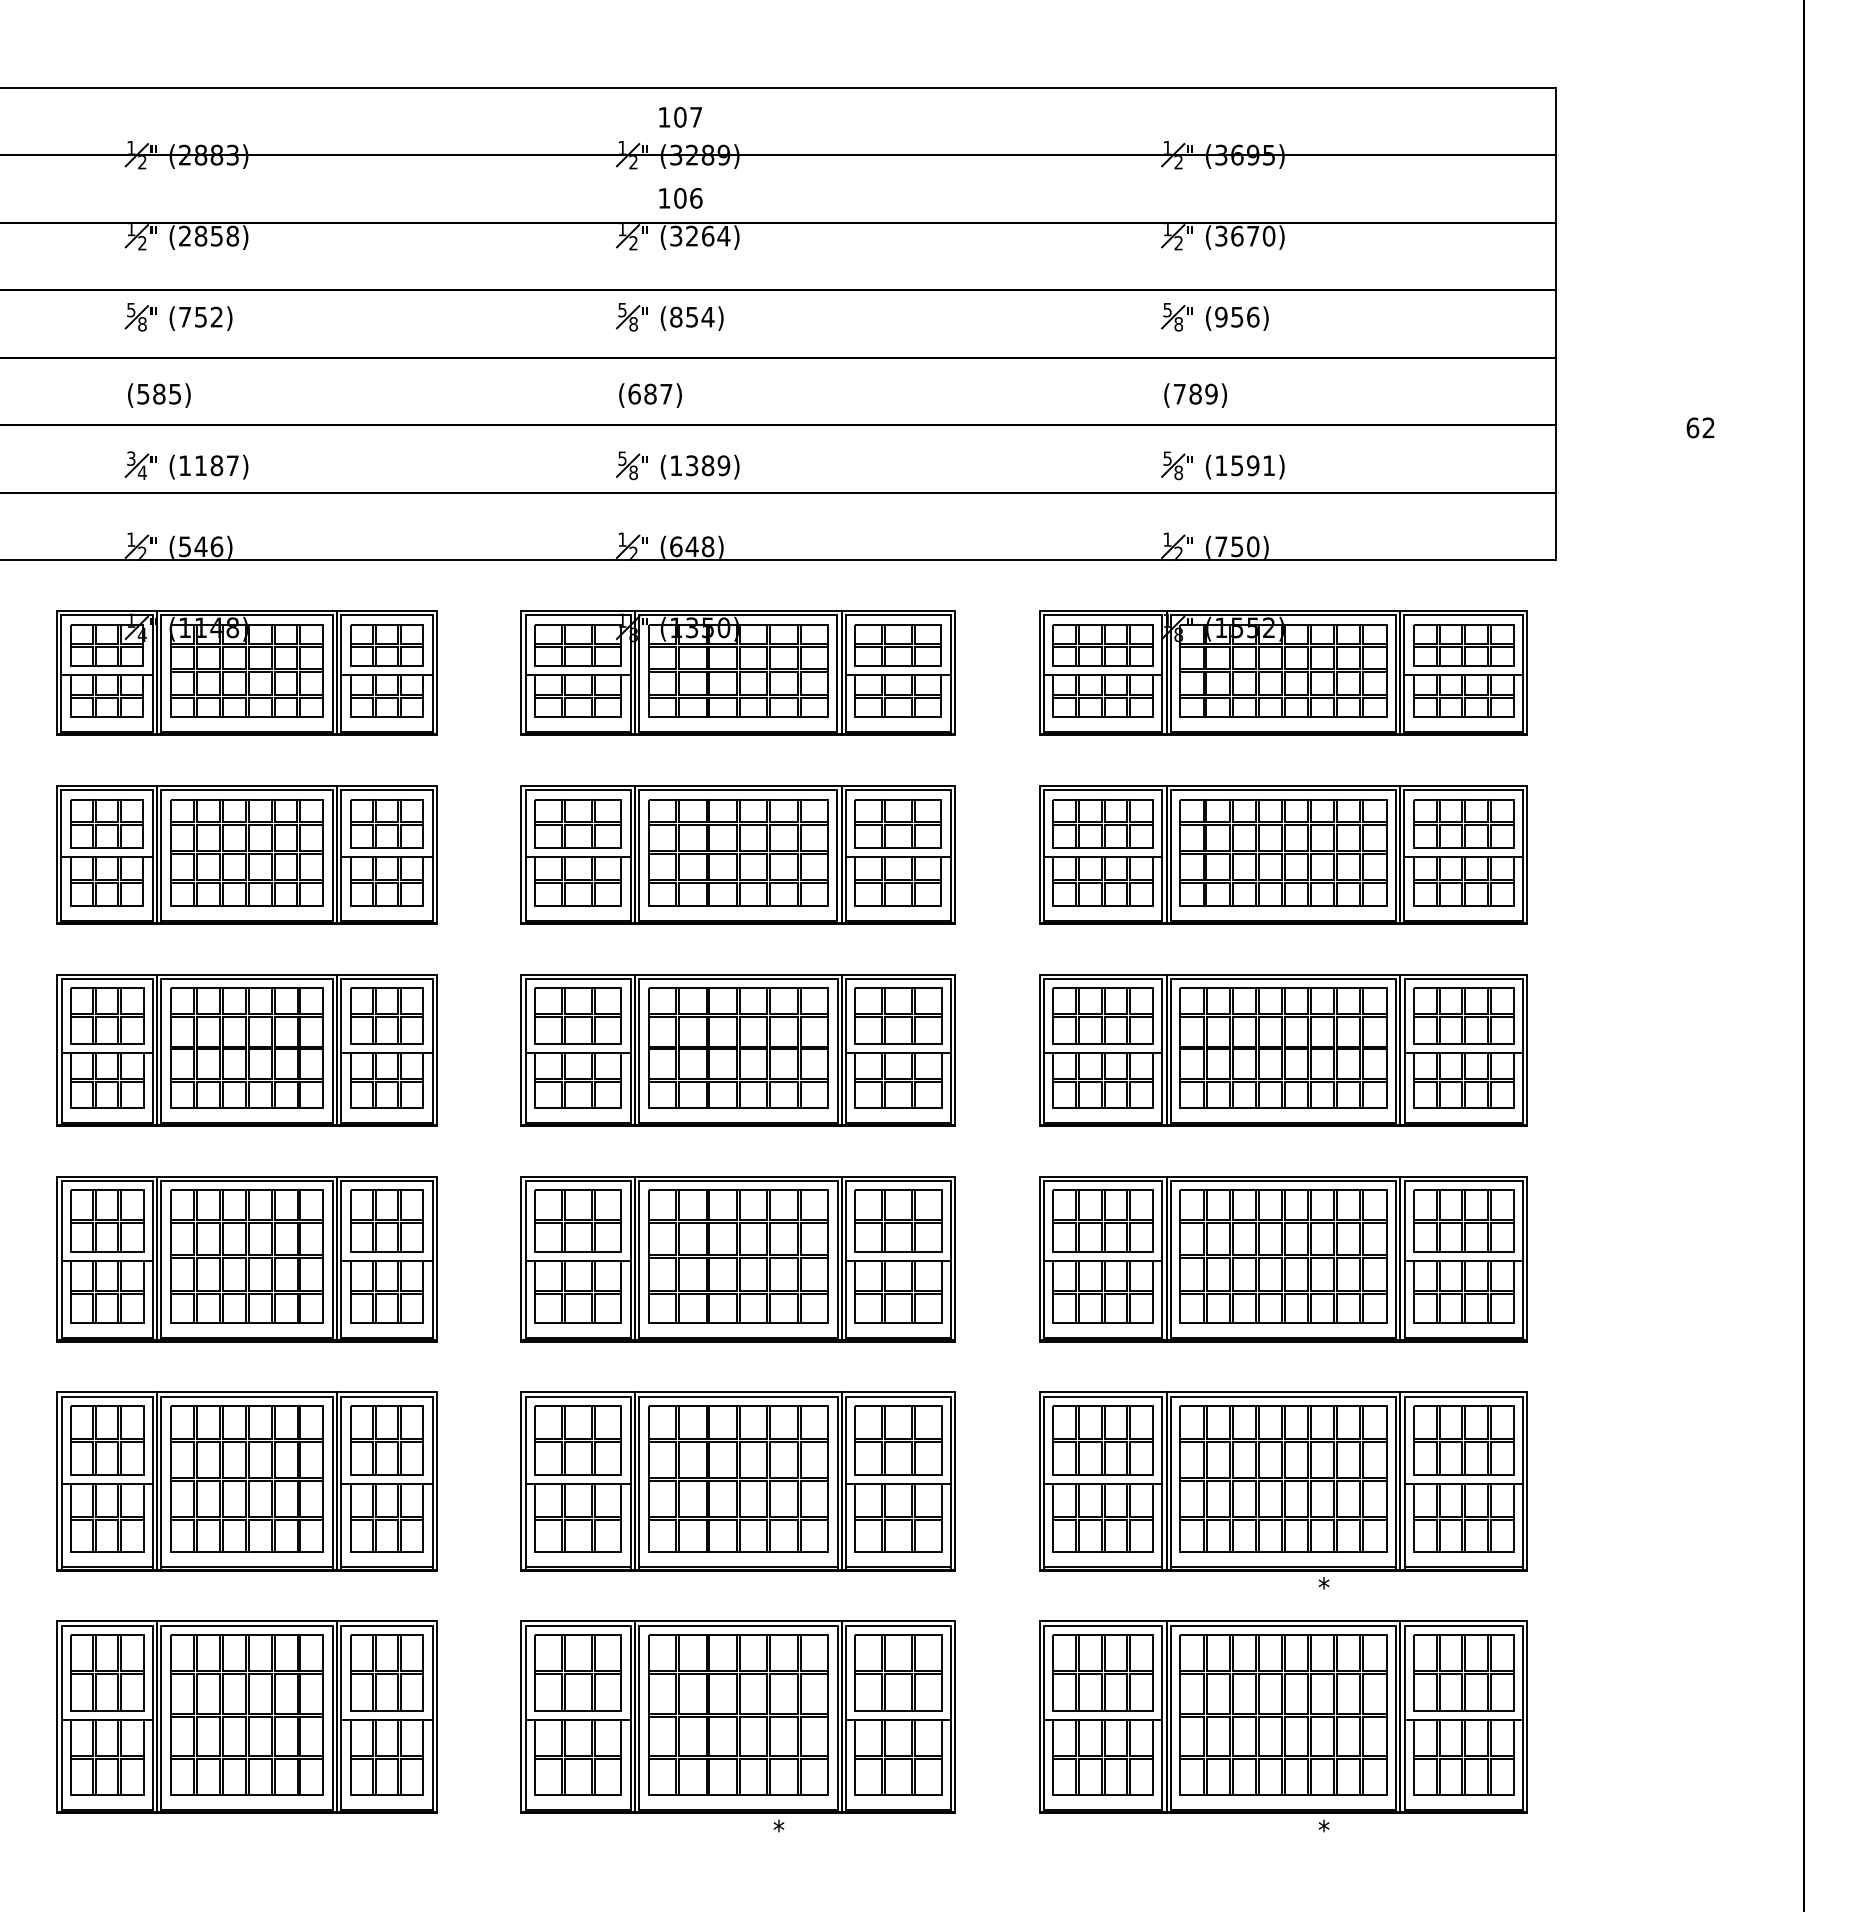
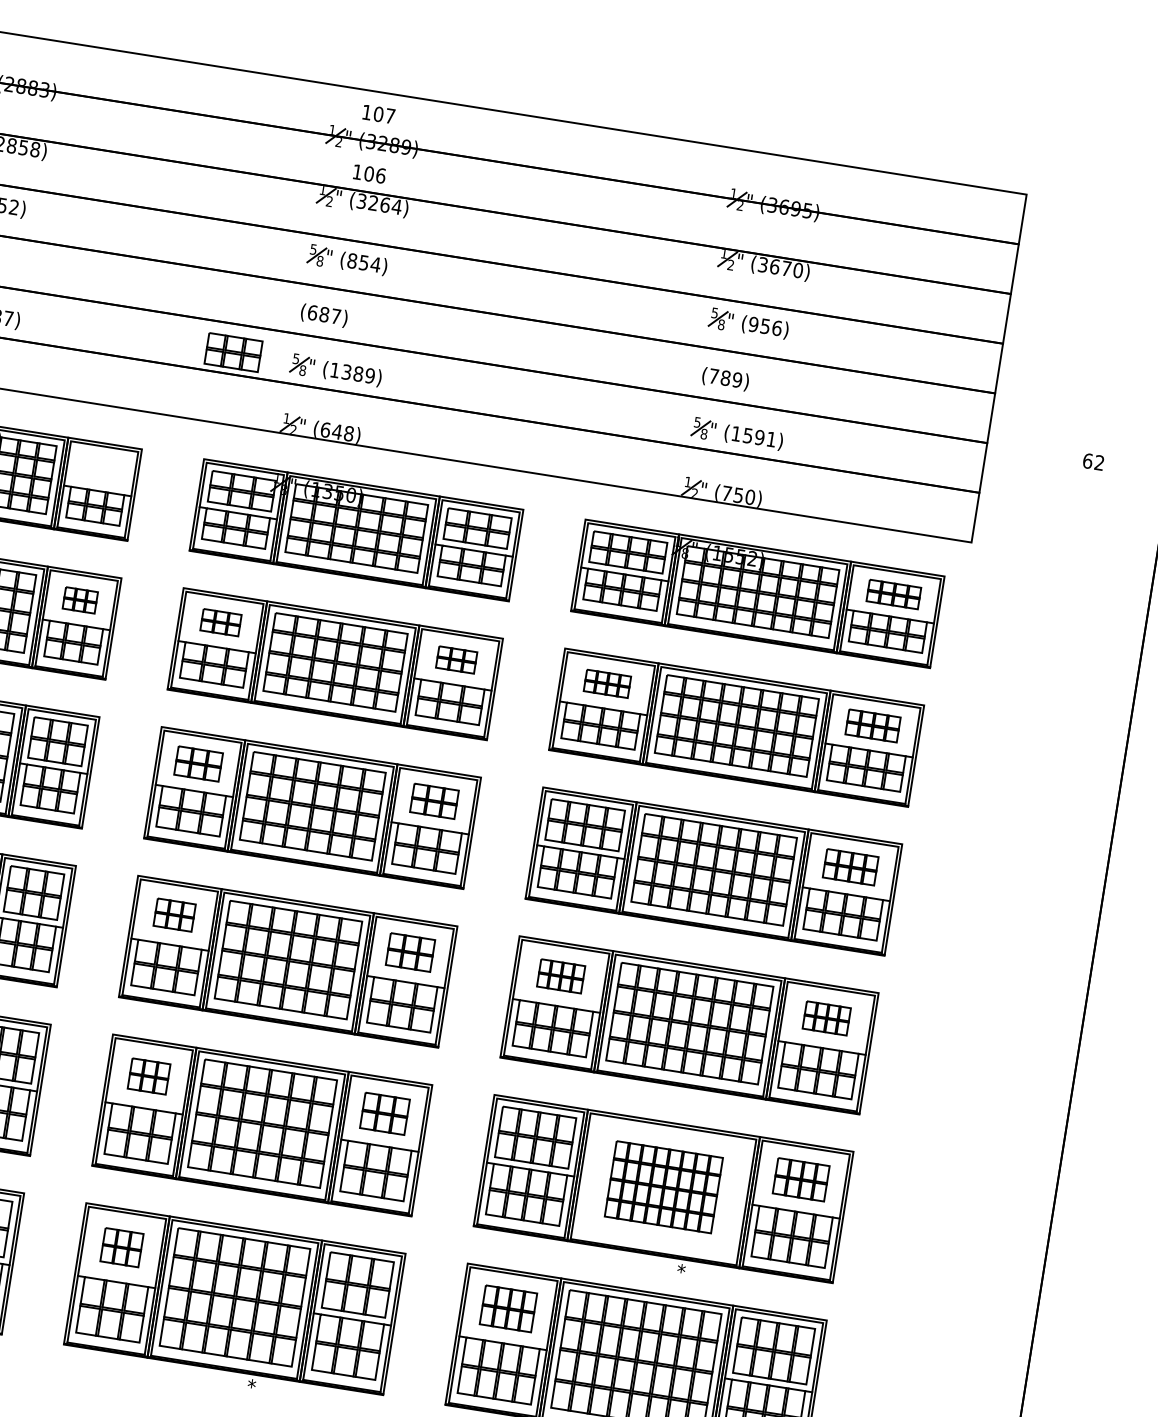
part: (386, 645) -> (233, 352), moved
part: (1463, 645) -> (893, 594), size x0.7
part: (386, 823) -> (79, 599), size x0.6
part: (577, 823) -> (220, 622), size x0.6
part: (897, 823) -> (456, 659), size x0.6
part: (1102, 823) -> (607, 683), size x0.6
part: (1463, 823) -> (872, 725), size x0.7
part: (577, 1015) -> (198, 763), size x0.7
part: (898, 1015) -> (434, 801), size x0.7
part: (1463, 1015) -> (850, 866), size x0.7
part: (577, 1220) -> (174, 914), size x0.6
part: (898, 1220) -> (410, 951), size x0.7
part: (1102, 1220) -> (560, 975), size x0.6
part: (1463, 1220) -> (826, 1017), size x0.6
part: (577, 1440) -> (148, 1076), size x0.6
part: (898, 1440) -> (384, 1113), size x0.7
part: (1463, 1440) -> (800, 1179), size x0.7
part: (1283, 1478) -> (663, 1186), size x0.7
part: (577, 1672) -> (121, 1247), size x0.6
part: (1102, 1672) -> (508, 1308), size x0.7

